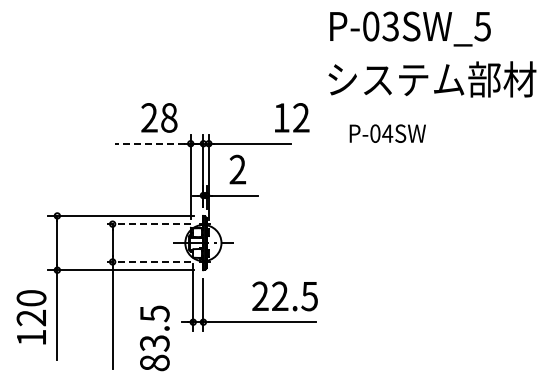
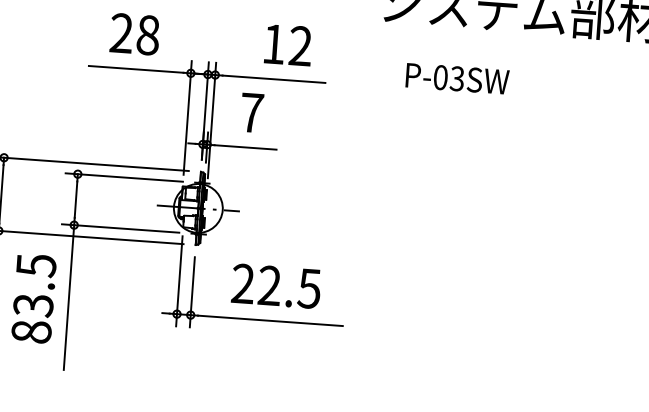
text: (159, 117) -> (135, 33), moved
text: (292, 117) -> (288, 44), moved
text: (387, 133) -> (457, 78), P-04SW -> P-03SW
line: (149, 143) -> (135, 69), dashed -> solid
text: (237, 169) -> (251, 112), 2 -> 7
line: (147, 224) -> (124, 178), dashed -> solid
line: (147, 261) -> (121, 227), dashed -> solid
text: (284, 296) -> (275, 286), moved
text: (154, 338) -> (33, 298), moved

